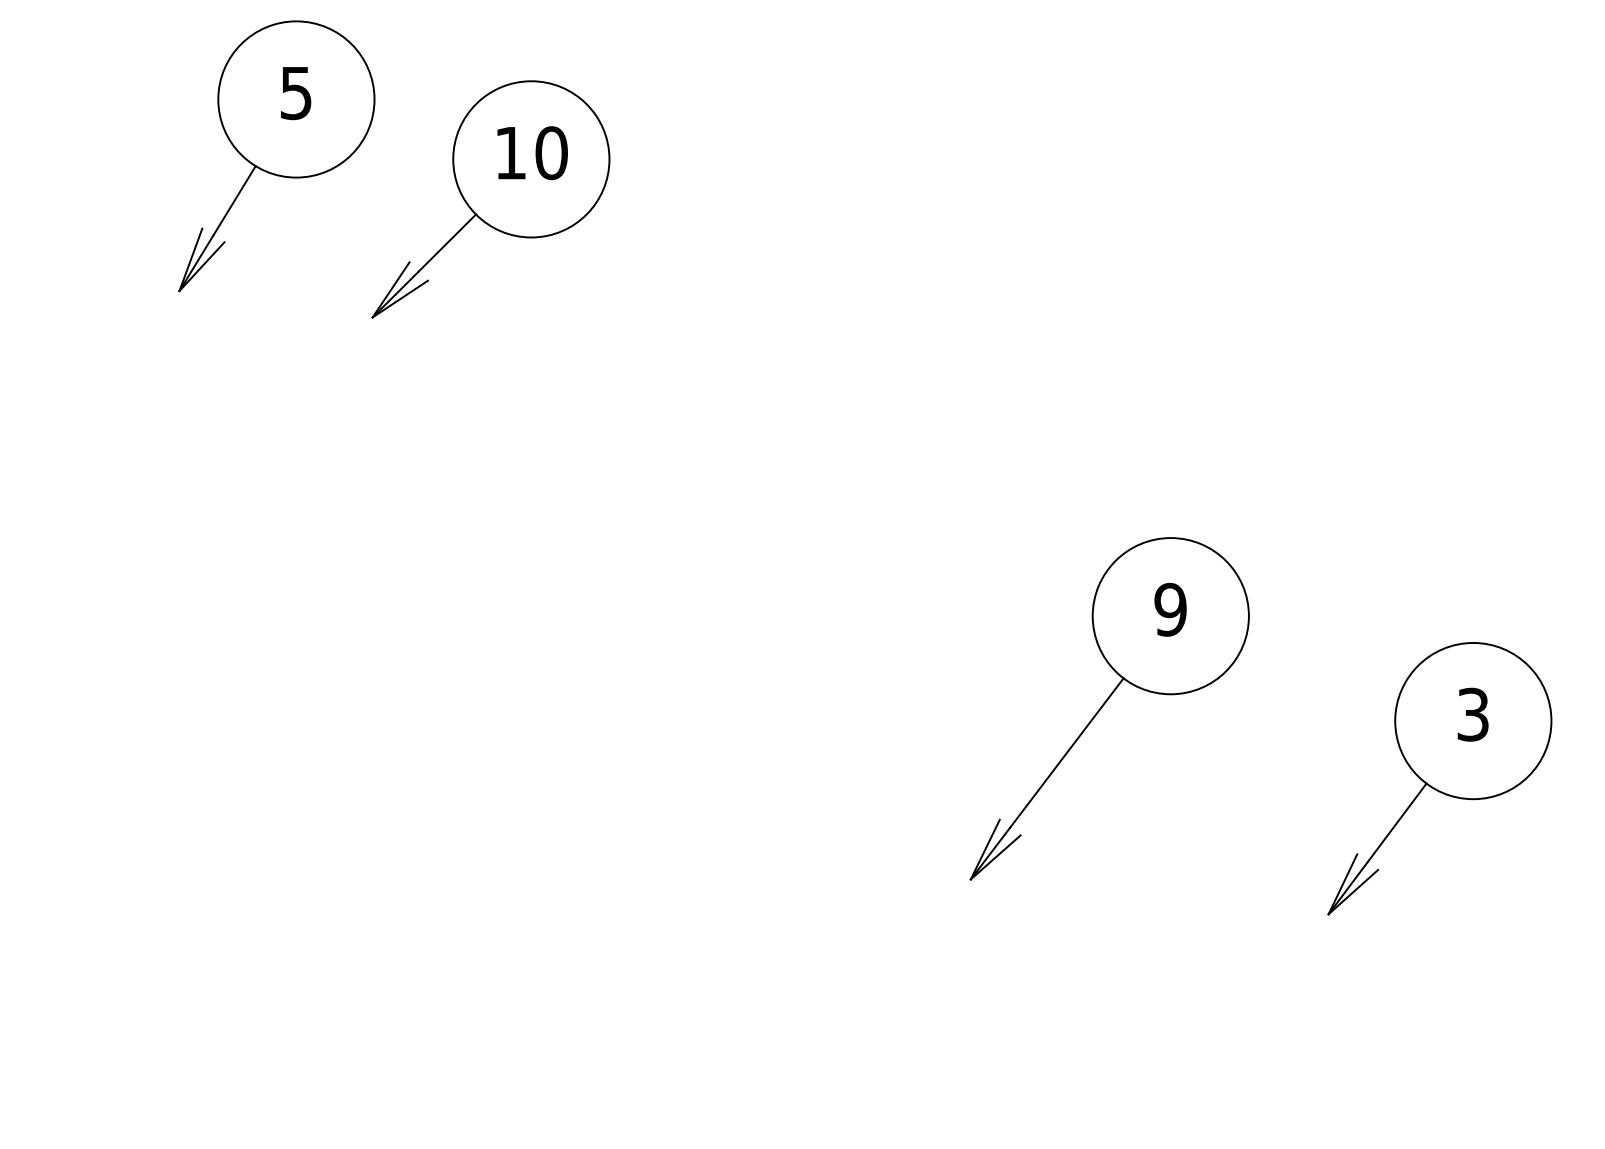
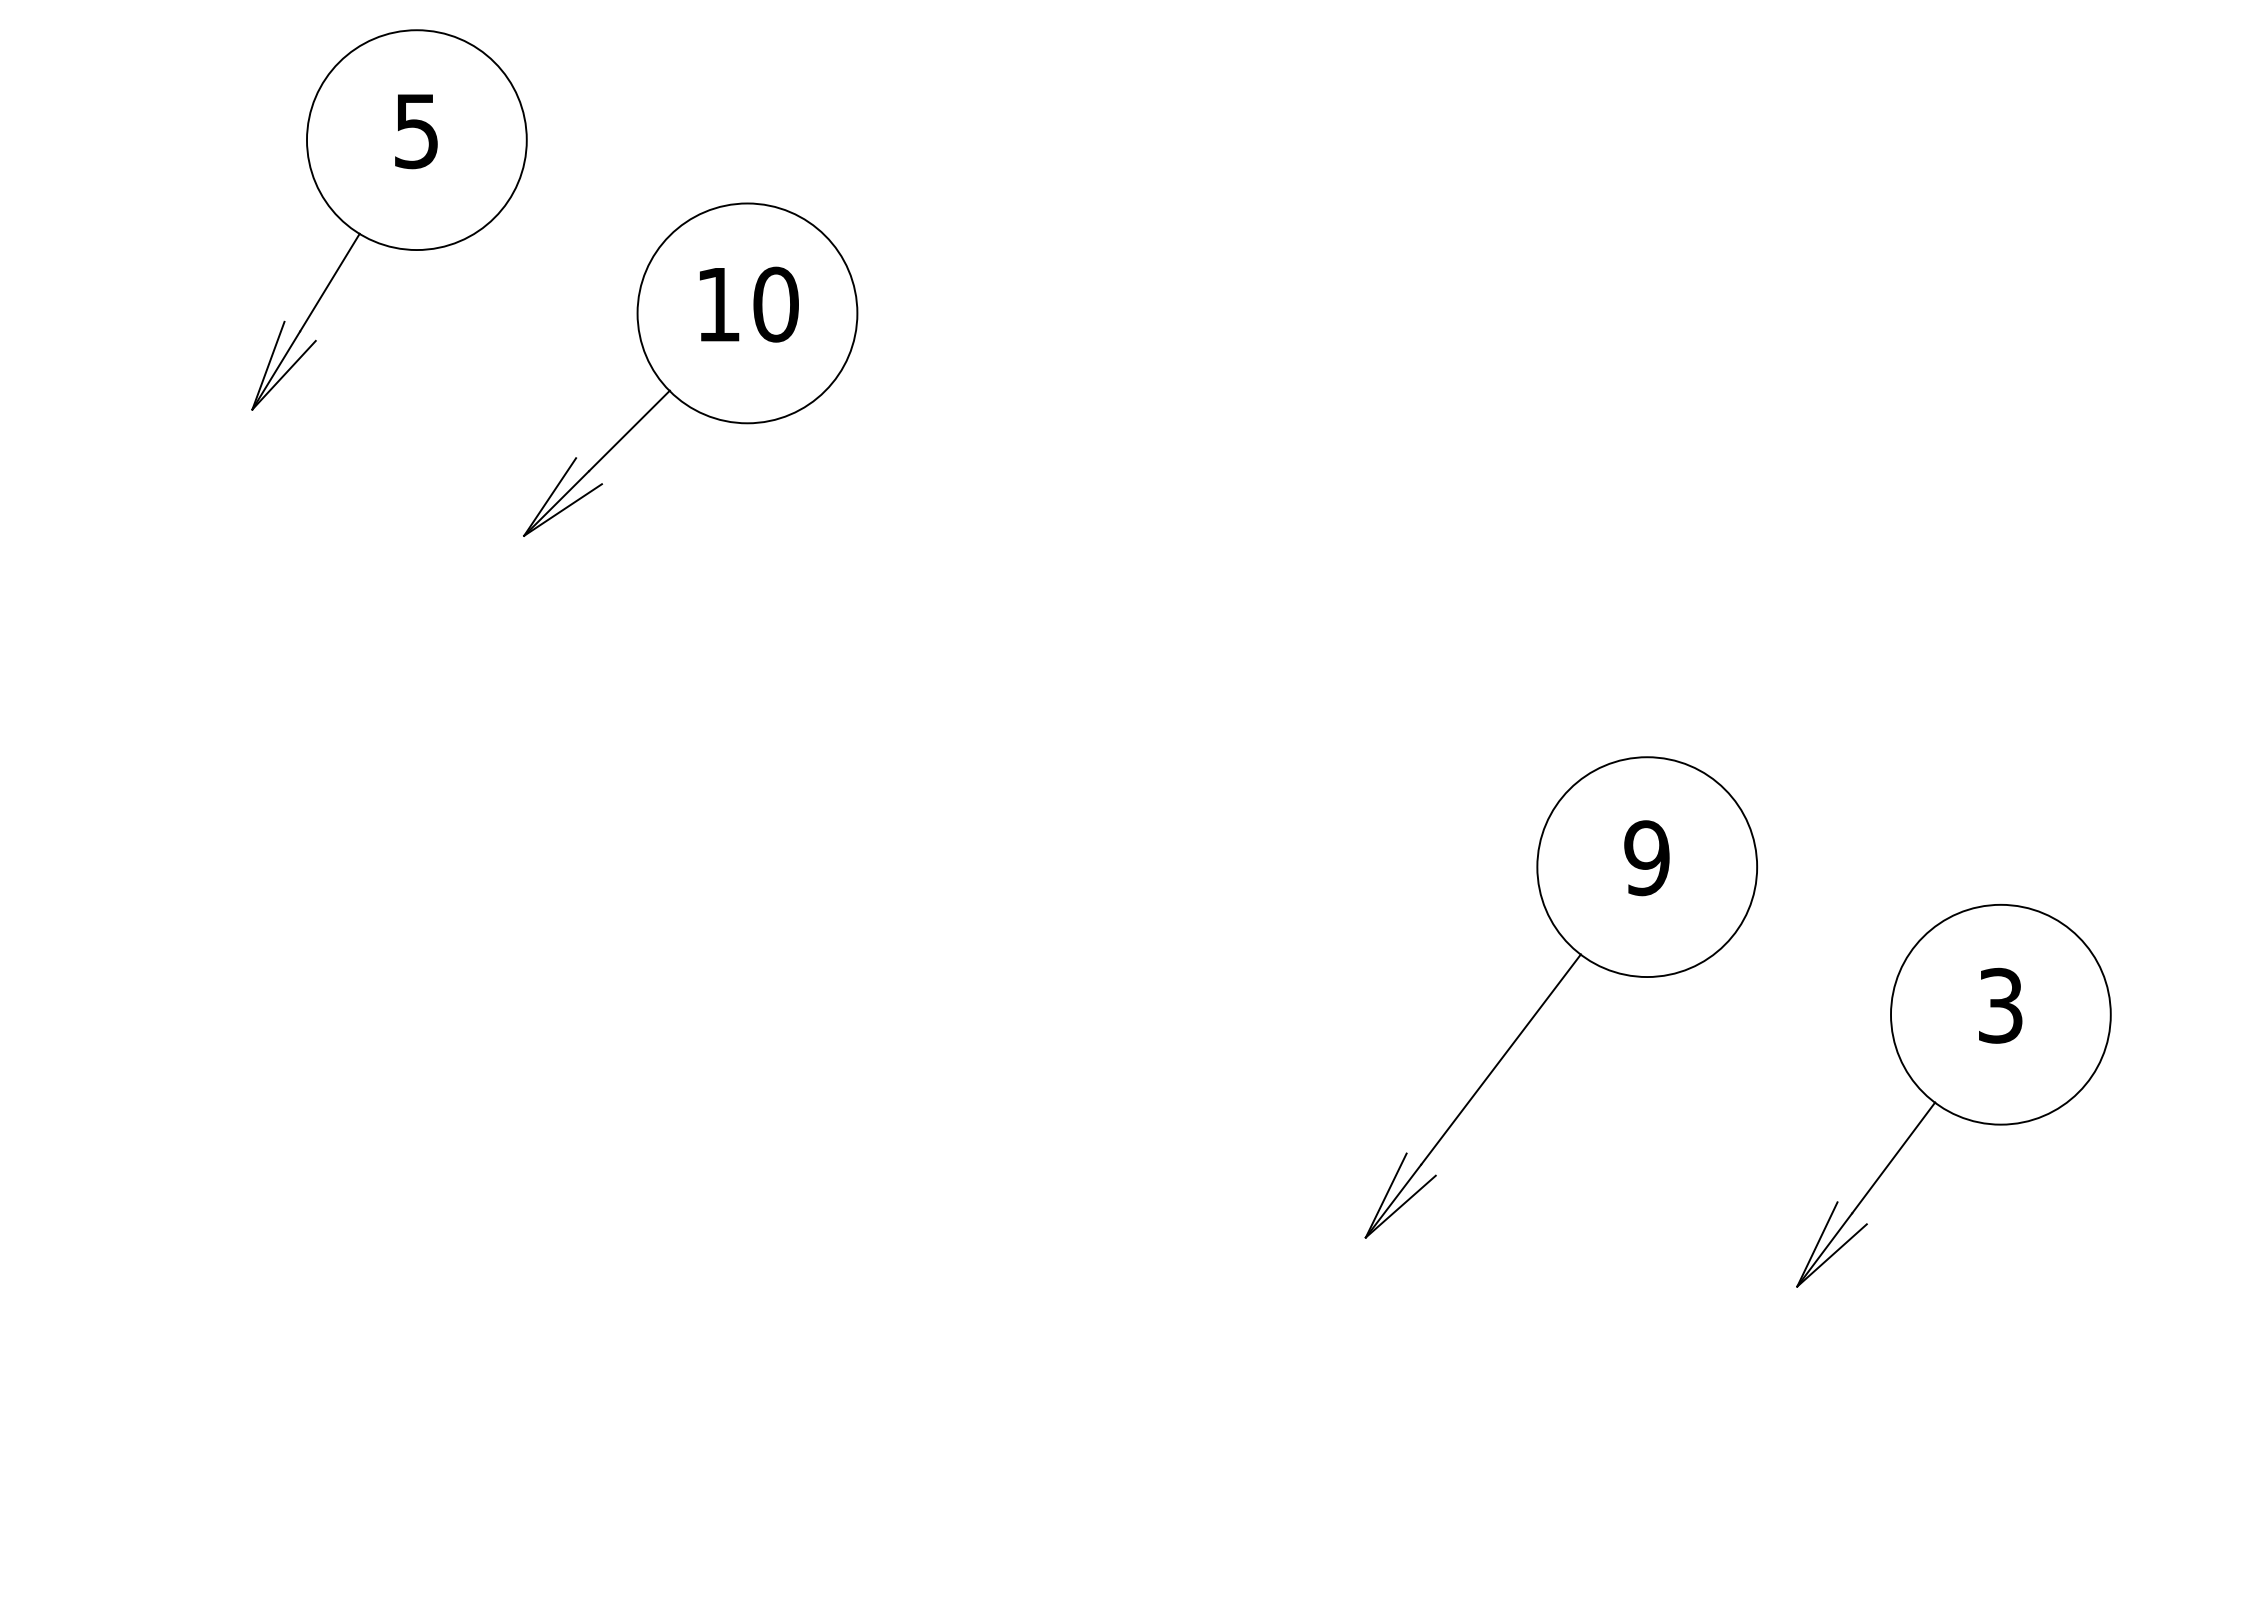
part: (490, 199) -> (690, 369), moved
part: (1439, 778) -> (1953, 1095), moved

